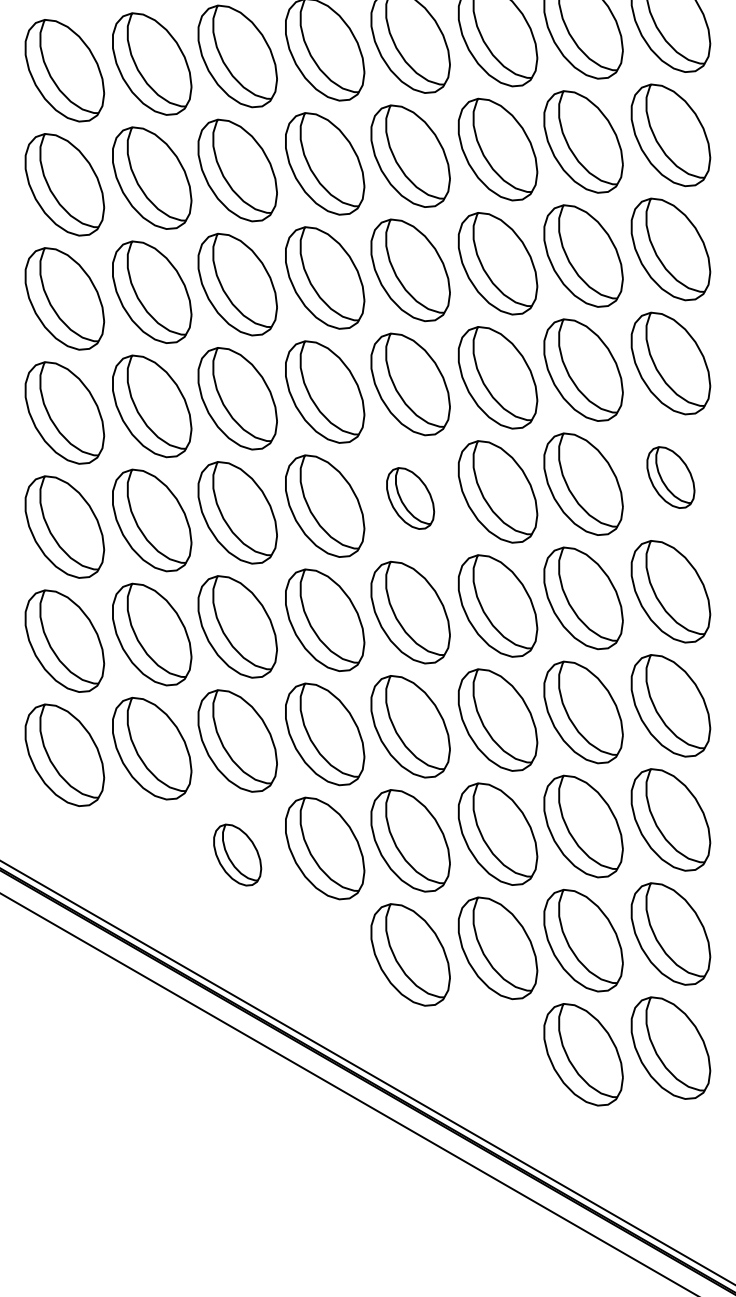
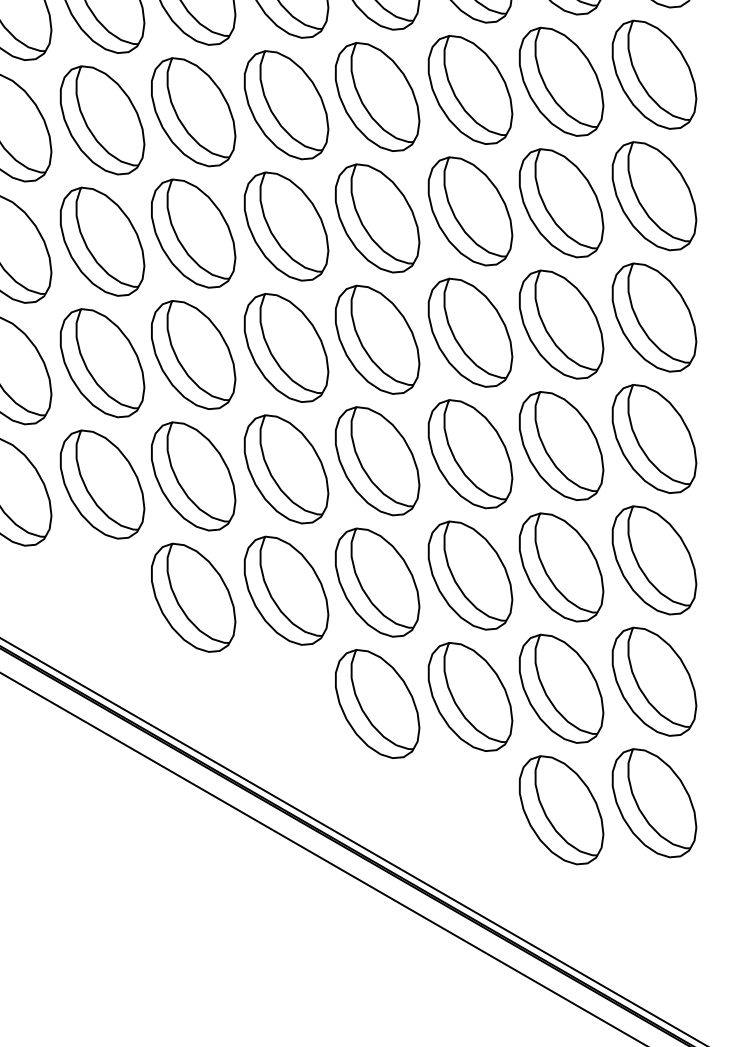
part: (670, 477) -> (654, 196), size x1.67
part: (410, 498) -> (377, 218), size x1.67
part: (237, 854) -> (193, 597), size x1.67

